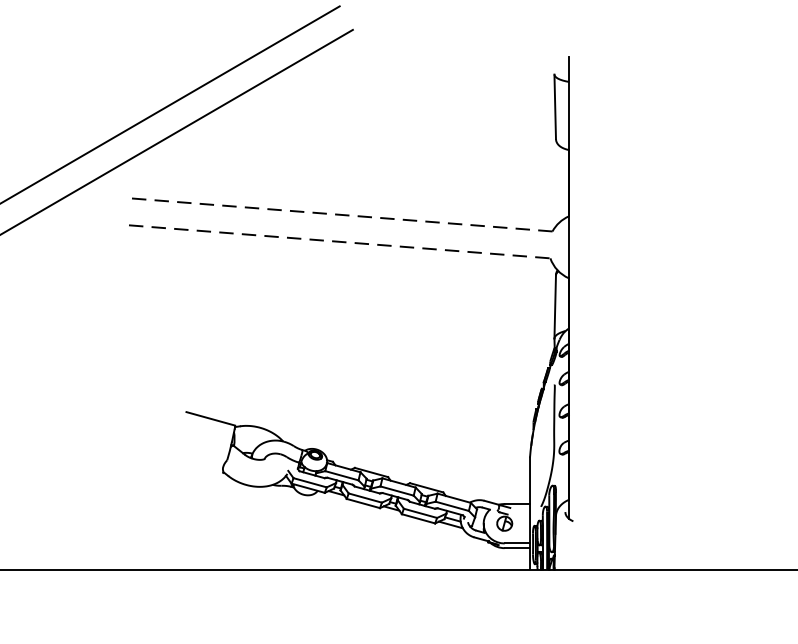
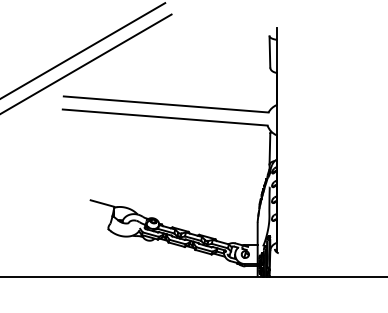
line: (342, 214) -> (166, 104), dashed -> solid
line: (340, 241) -> (165, 117), dashed -> solid

